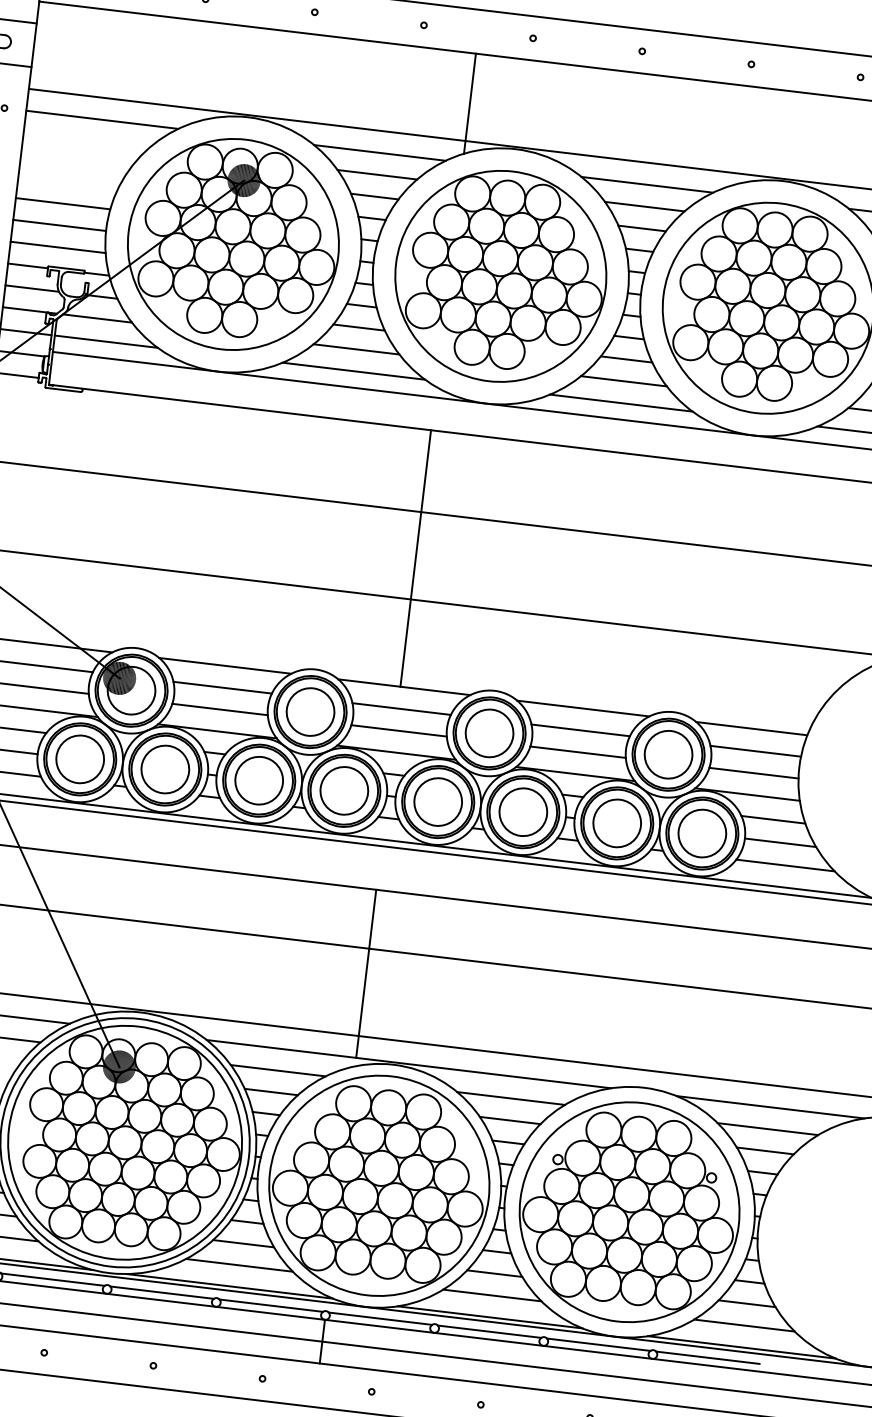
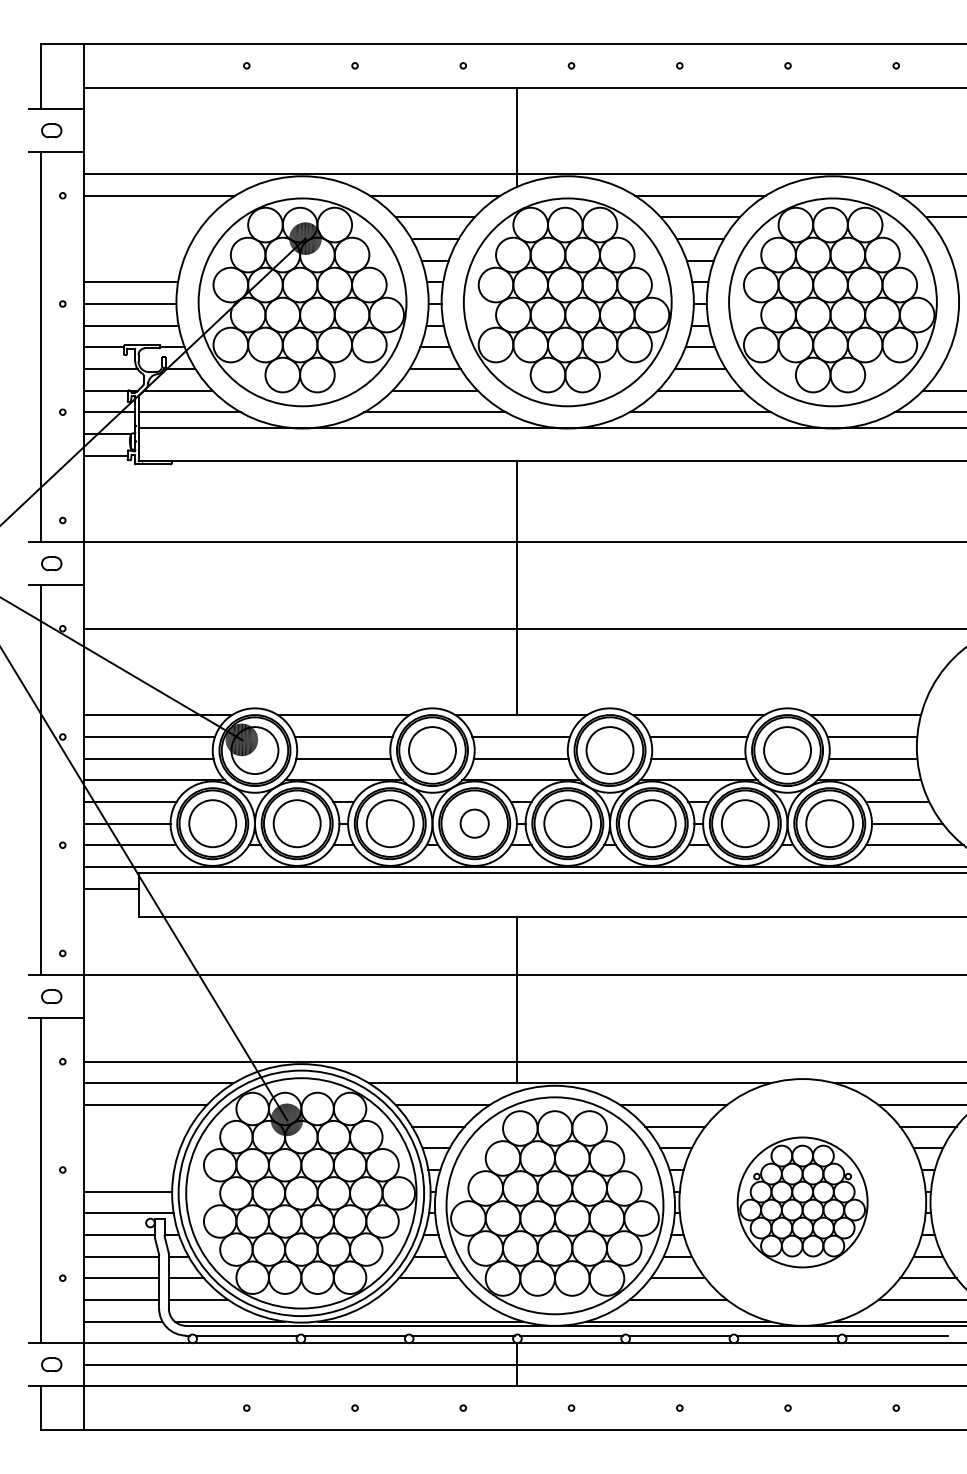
circle: (344, 790) -> (474, 823), size x0.6
part: (629, 1212) -> (802, 1202), size x0.6
line: (239, 1264) -> (427, 1299), removed

